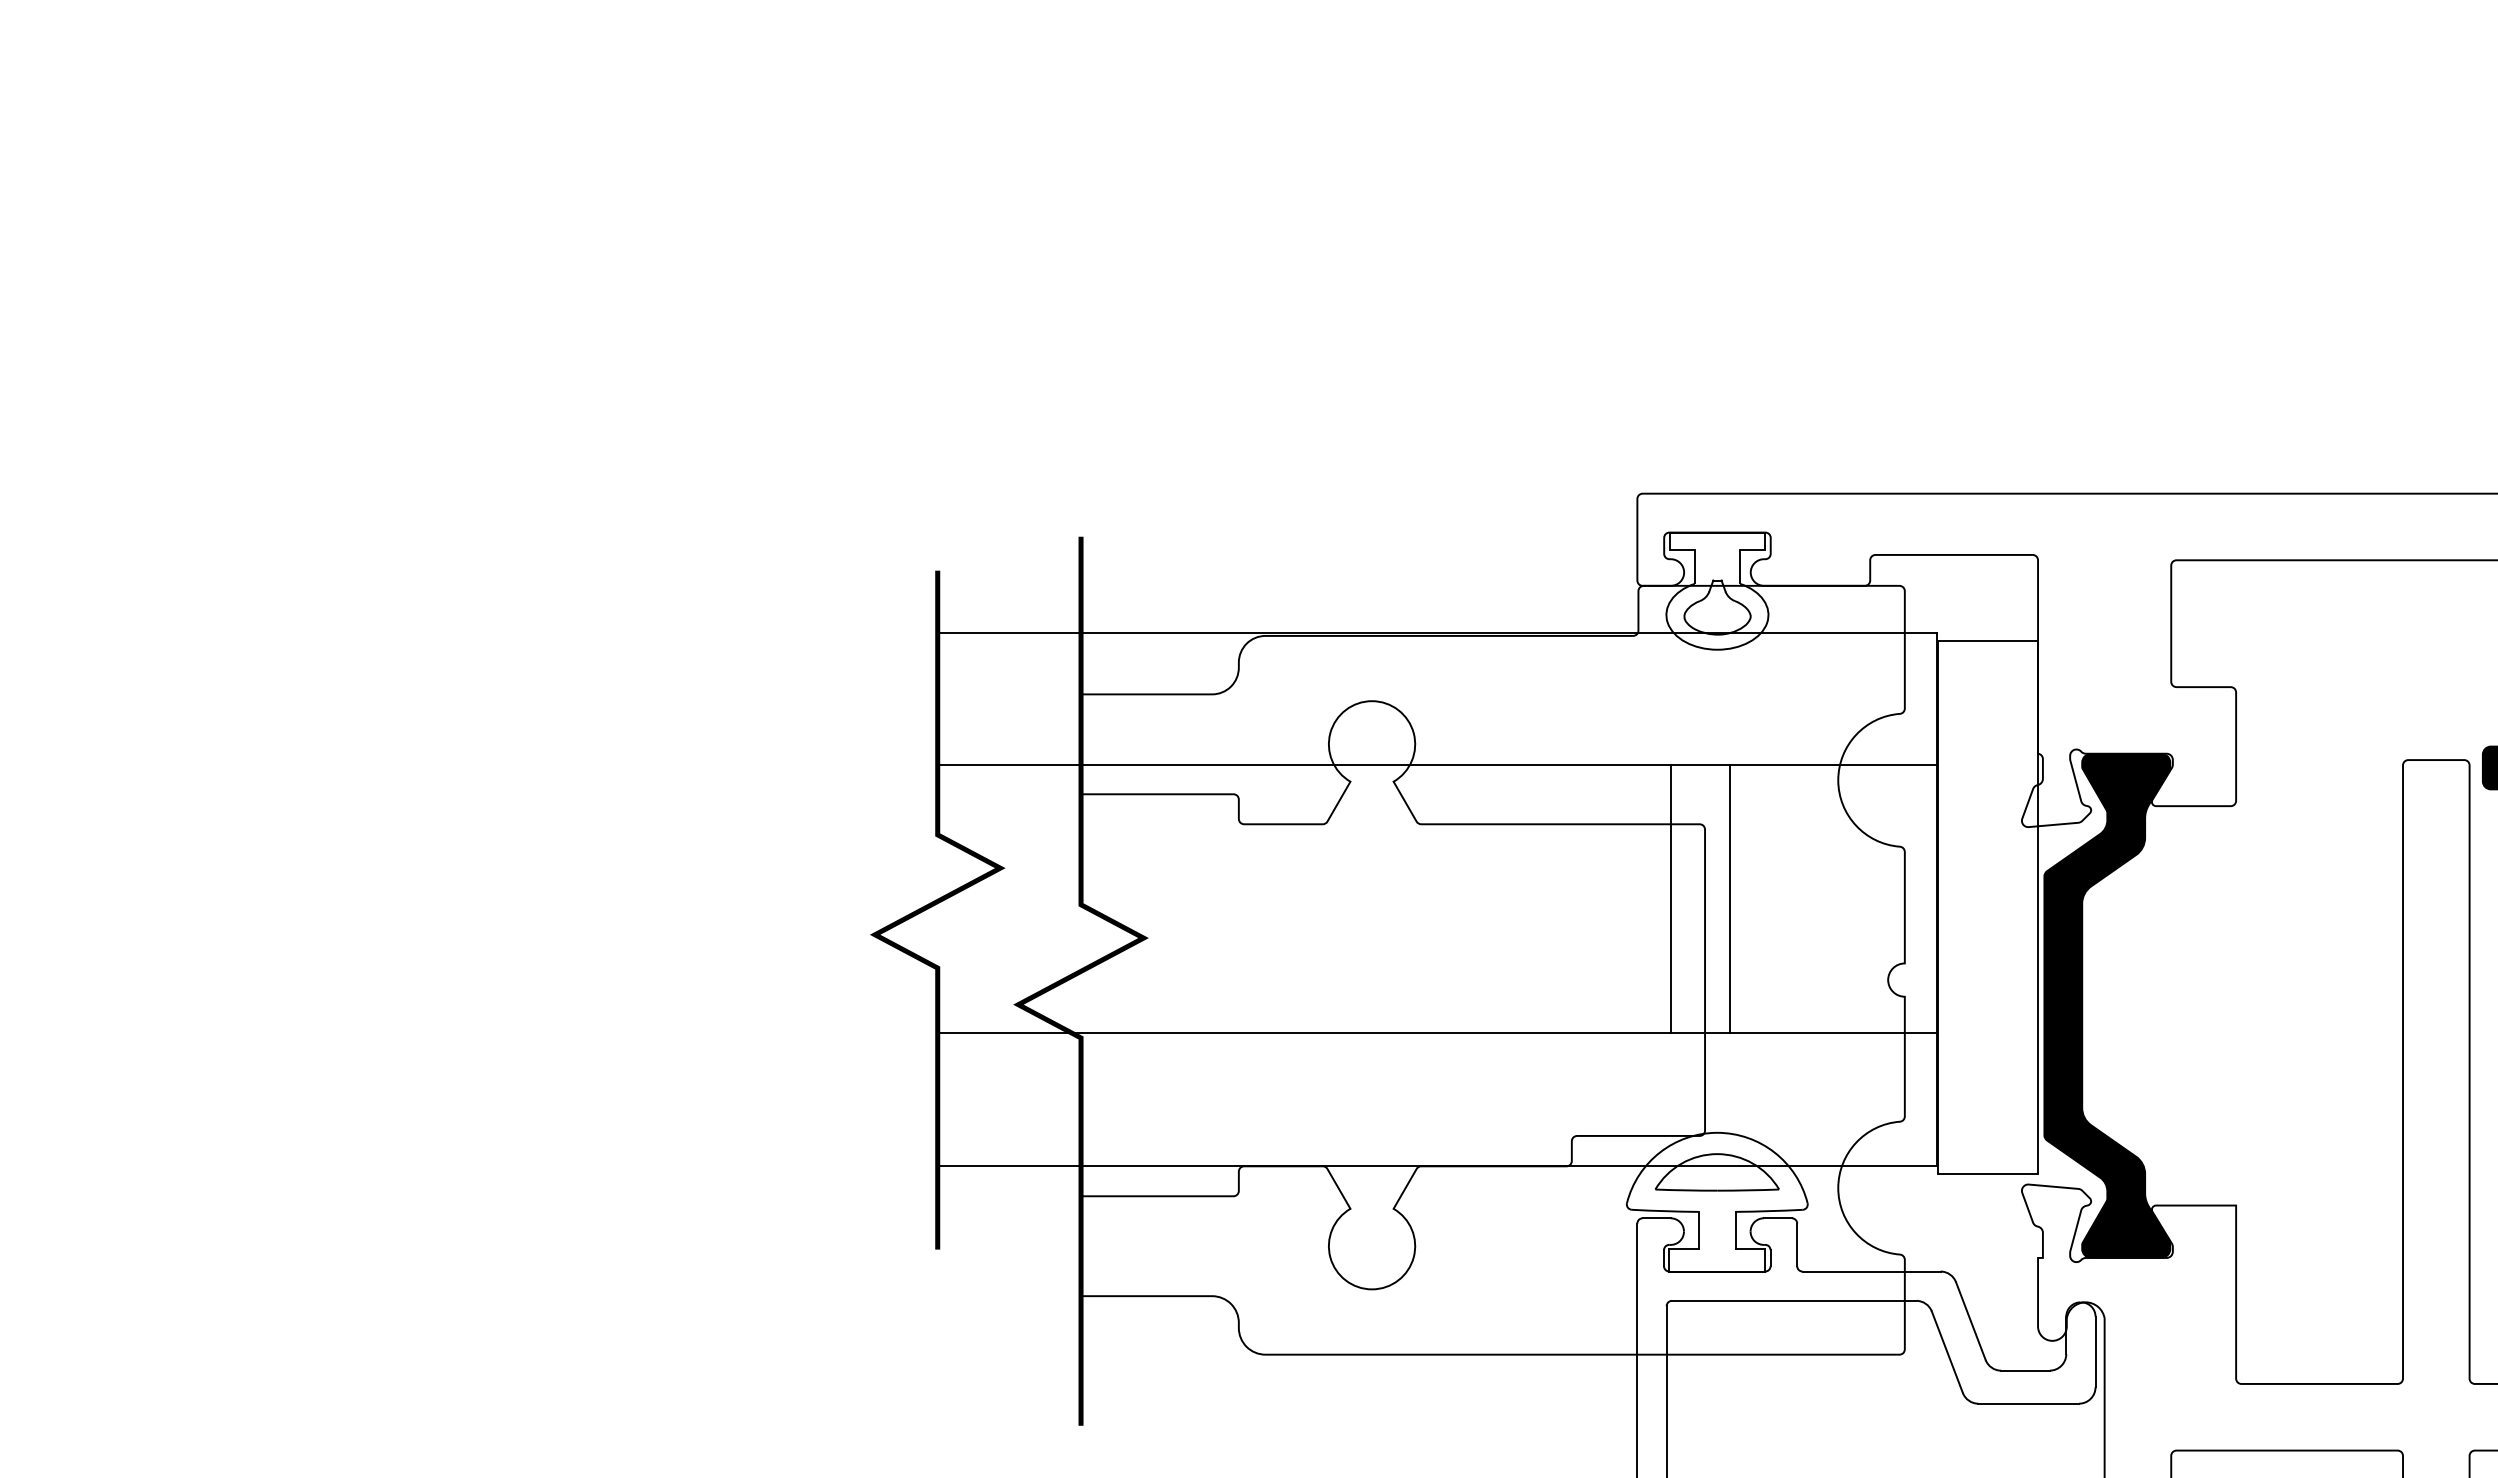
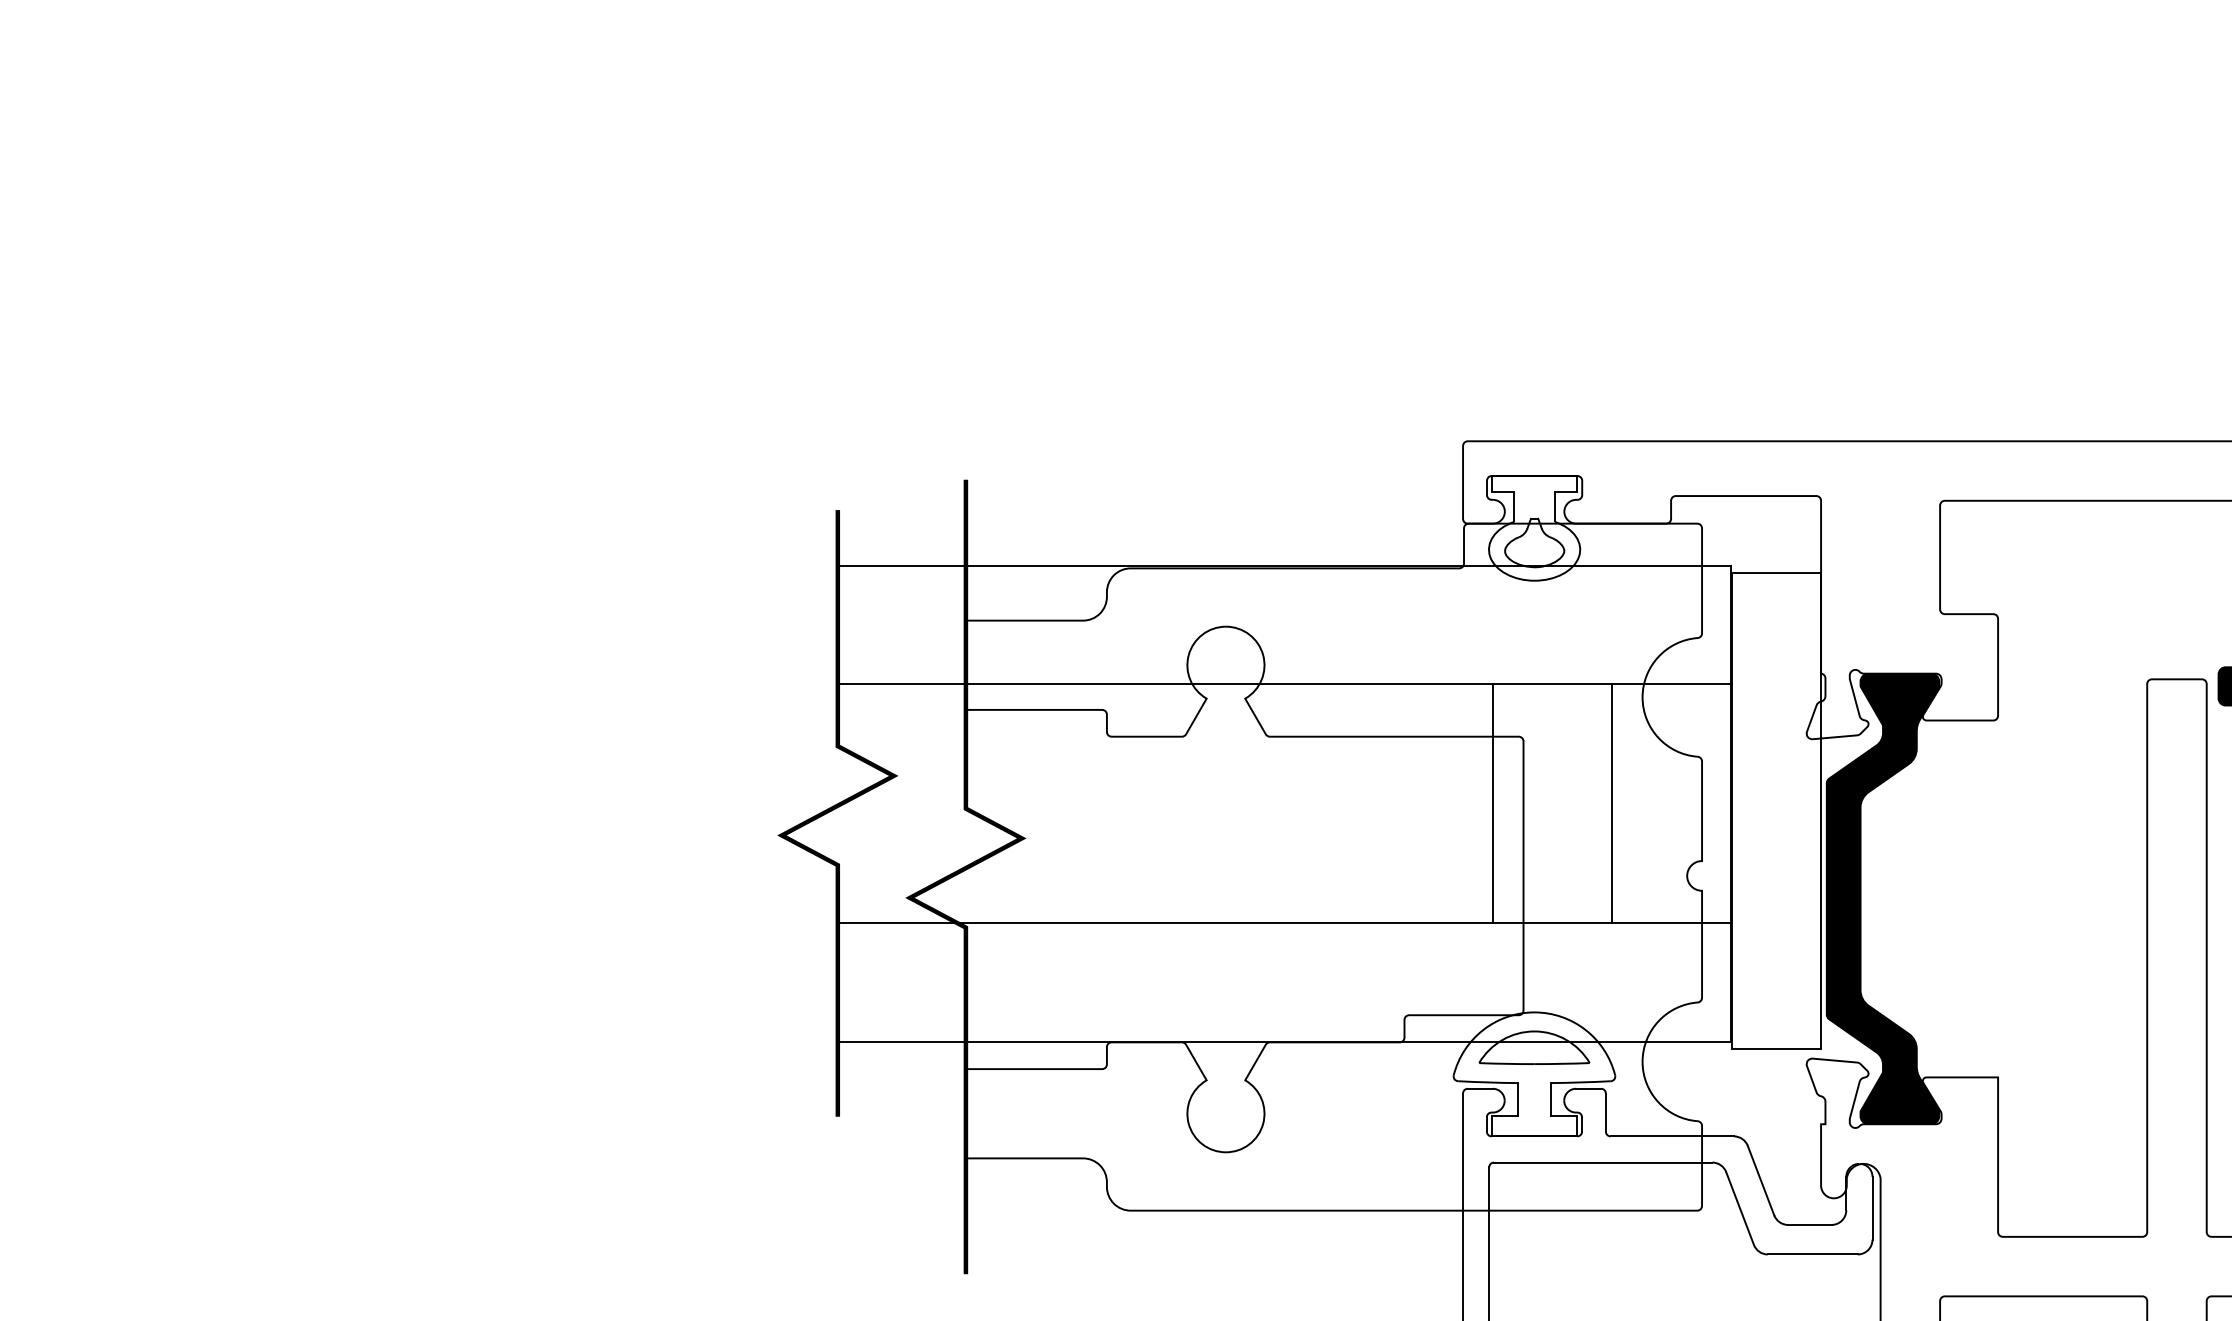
line: (1729, 899) -> (1611, 803), moved

